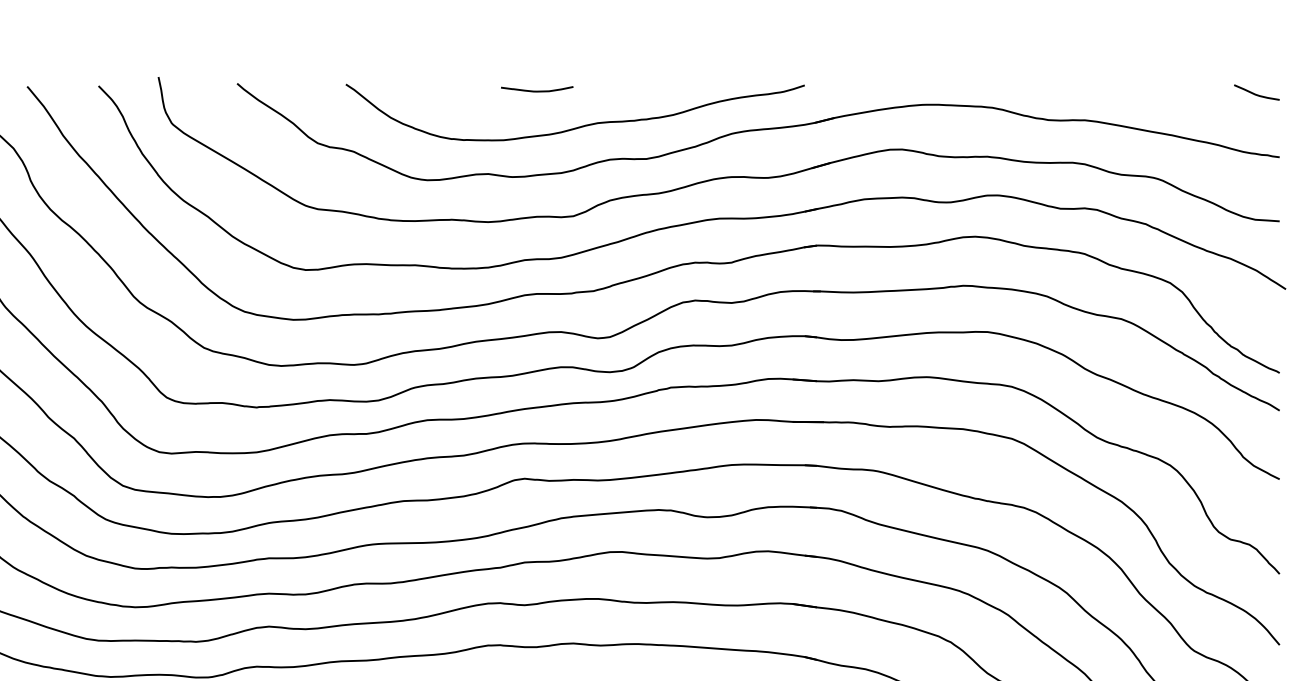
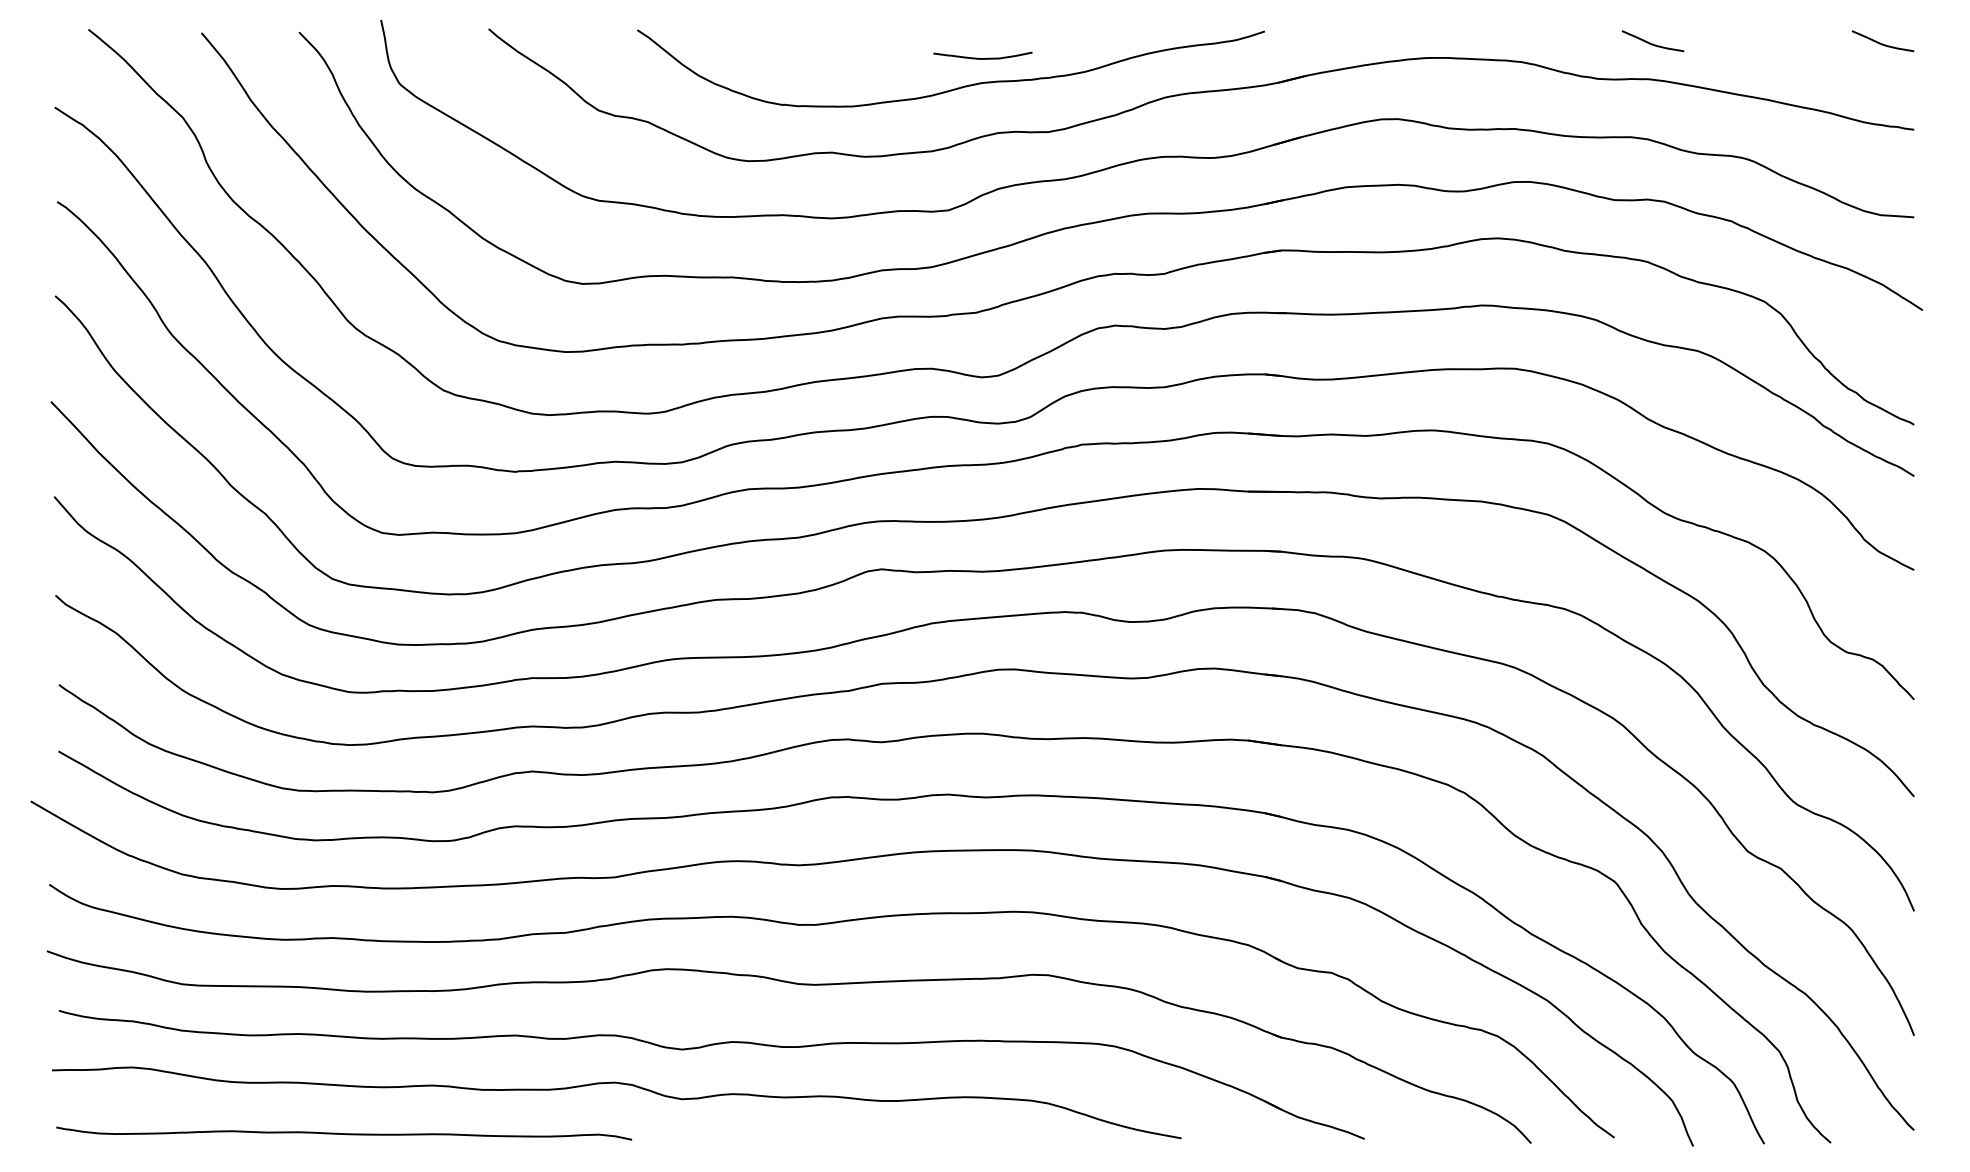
curve: (536, 91) -> (982, 58), moved
curve: (1088, 94) -> (1652, 43), added

